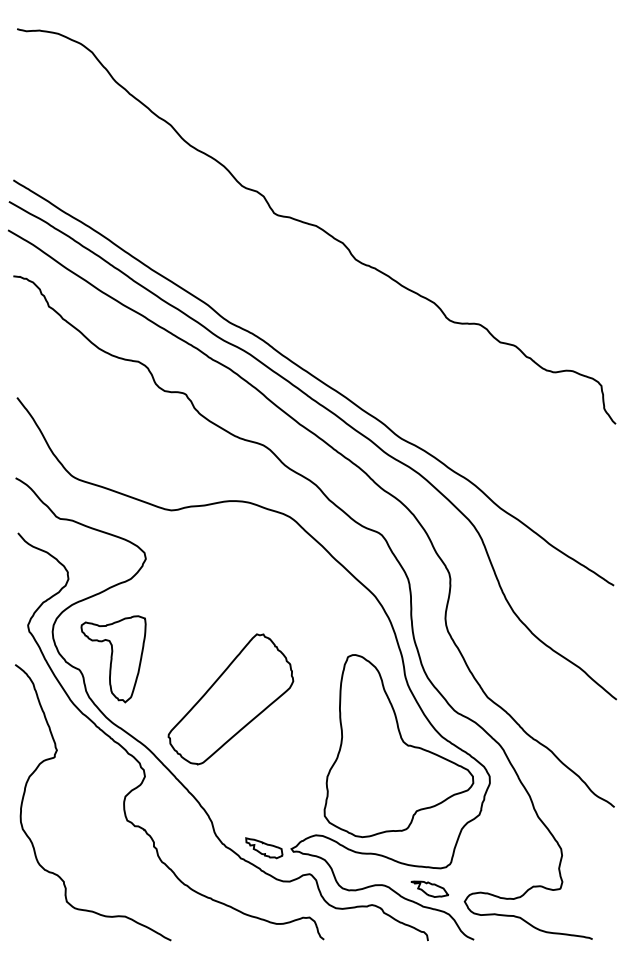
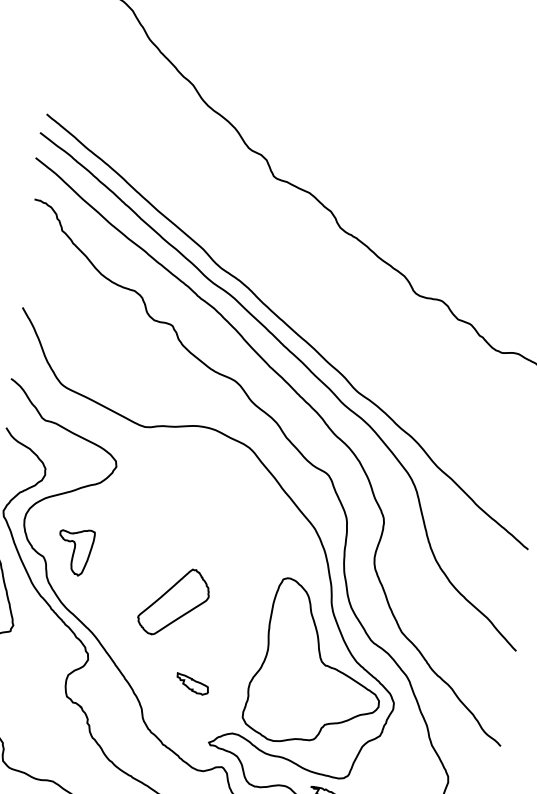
part: (113, 659) -> (75, 551), size x0.6
part: (230, 699) -> (173, 602), size x0.6
part: (264, 848) -> (192, 684), moved

